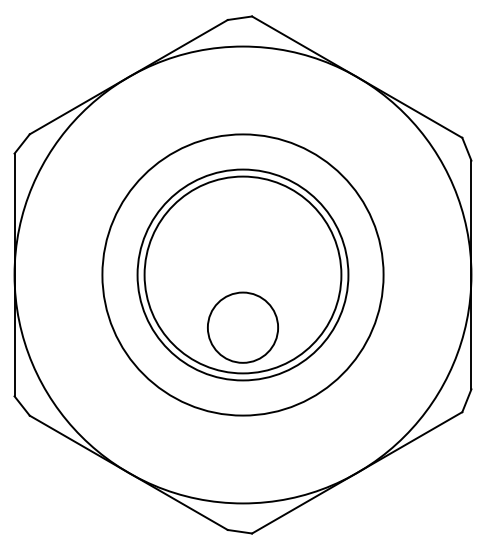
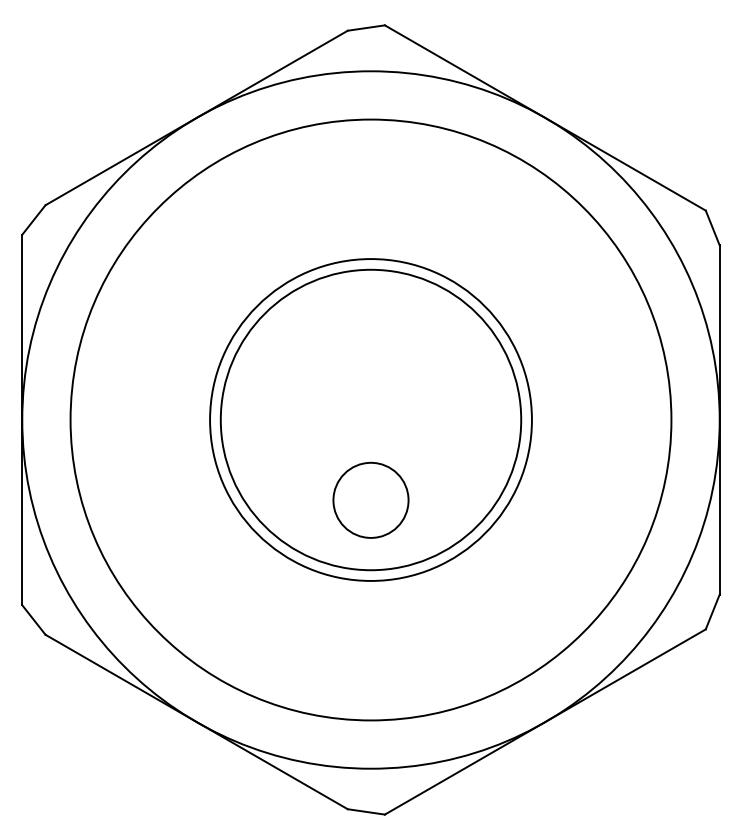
circle: (242, 274) -> (370, 419), size x1.4
circle: (242, 327) -> (370, 500), size x0.7

